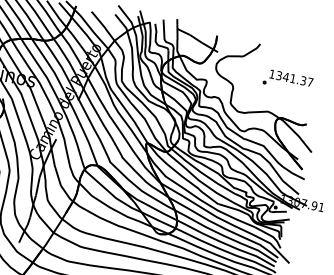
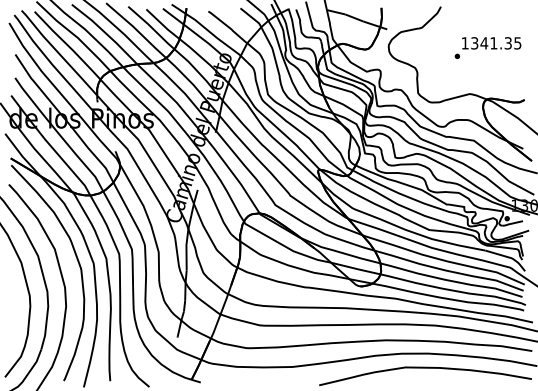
text: (310, 82) -> (517, 43), 1341.37 -> 1341.35

